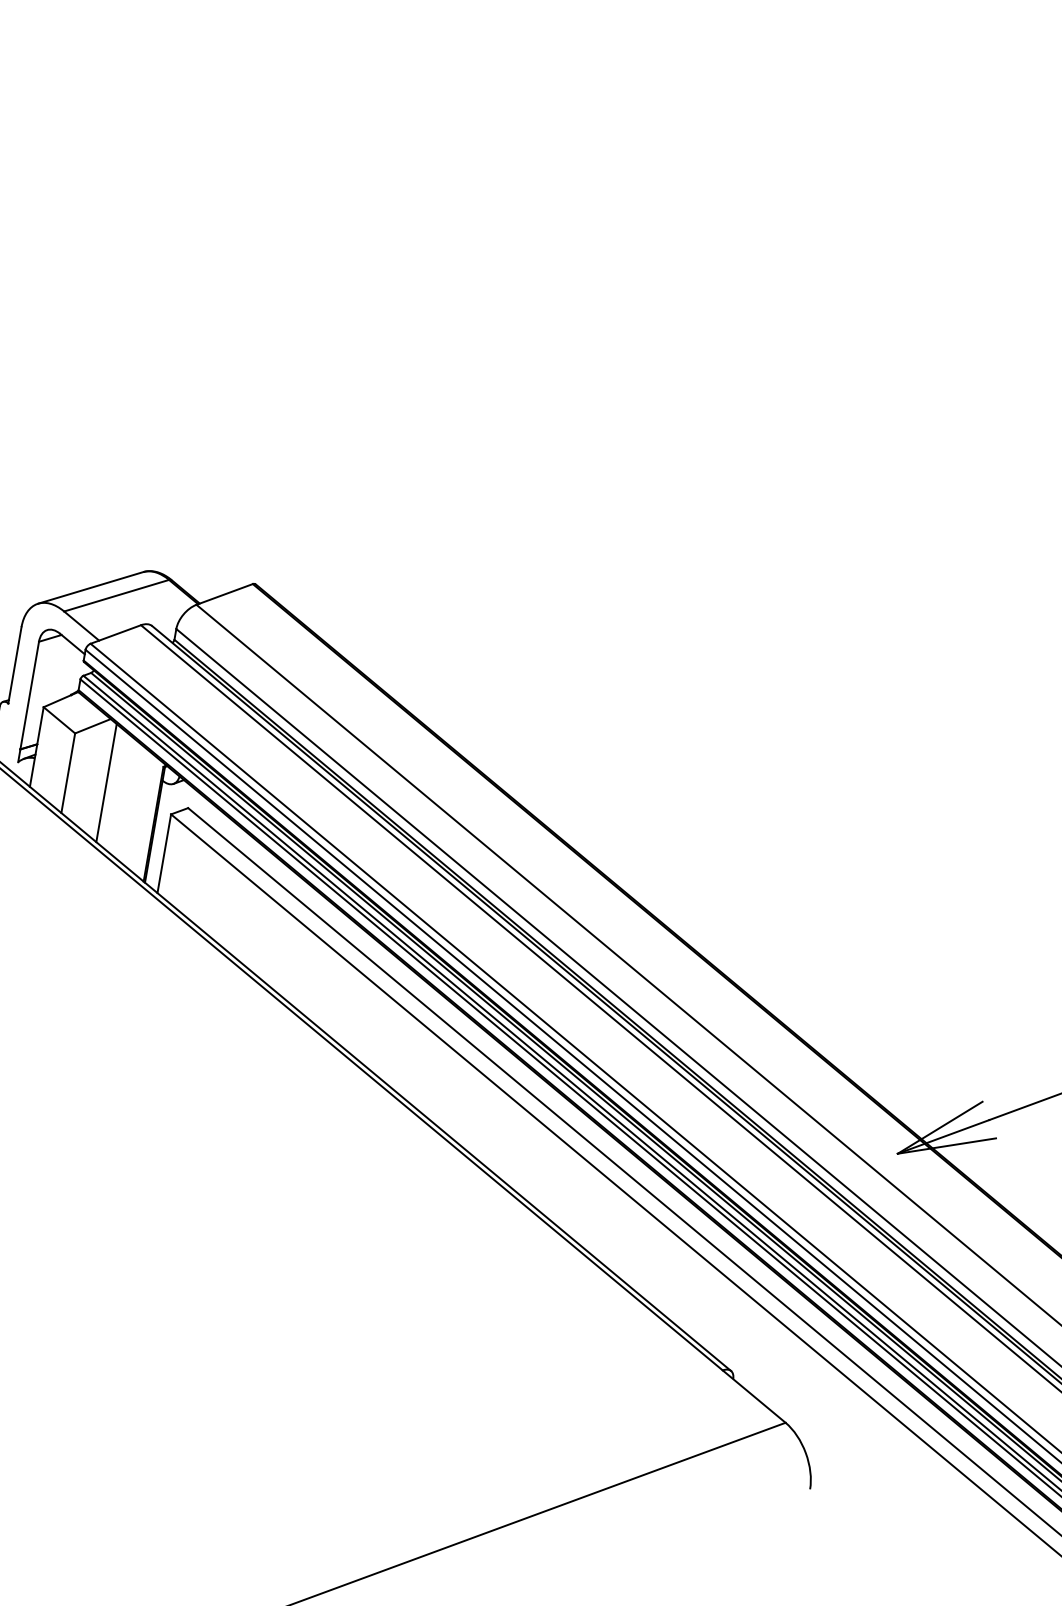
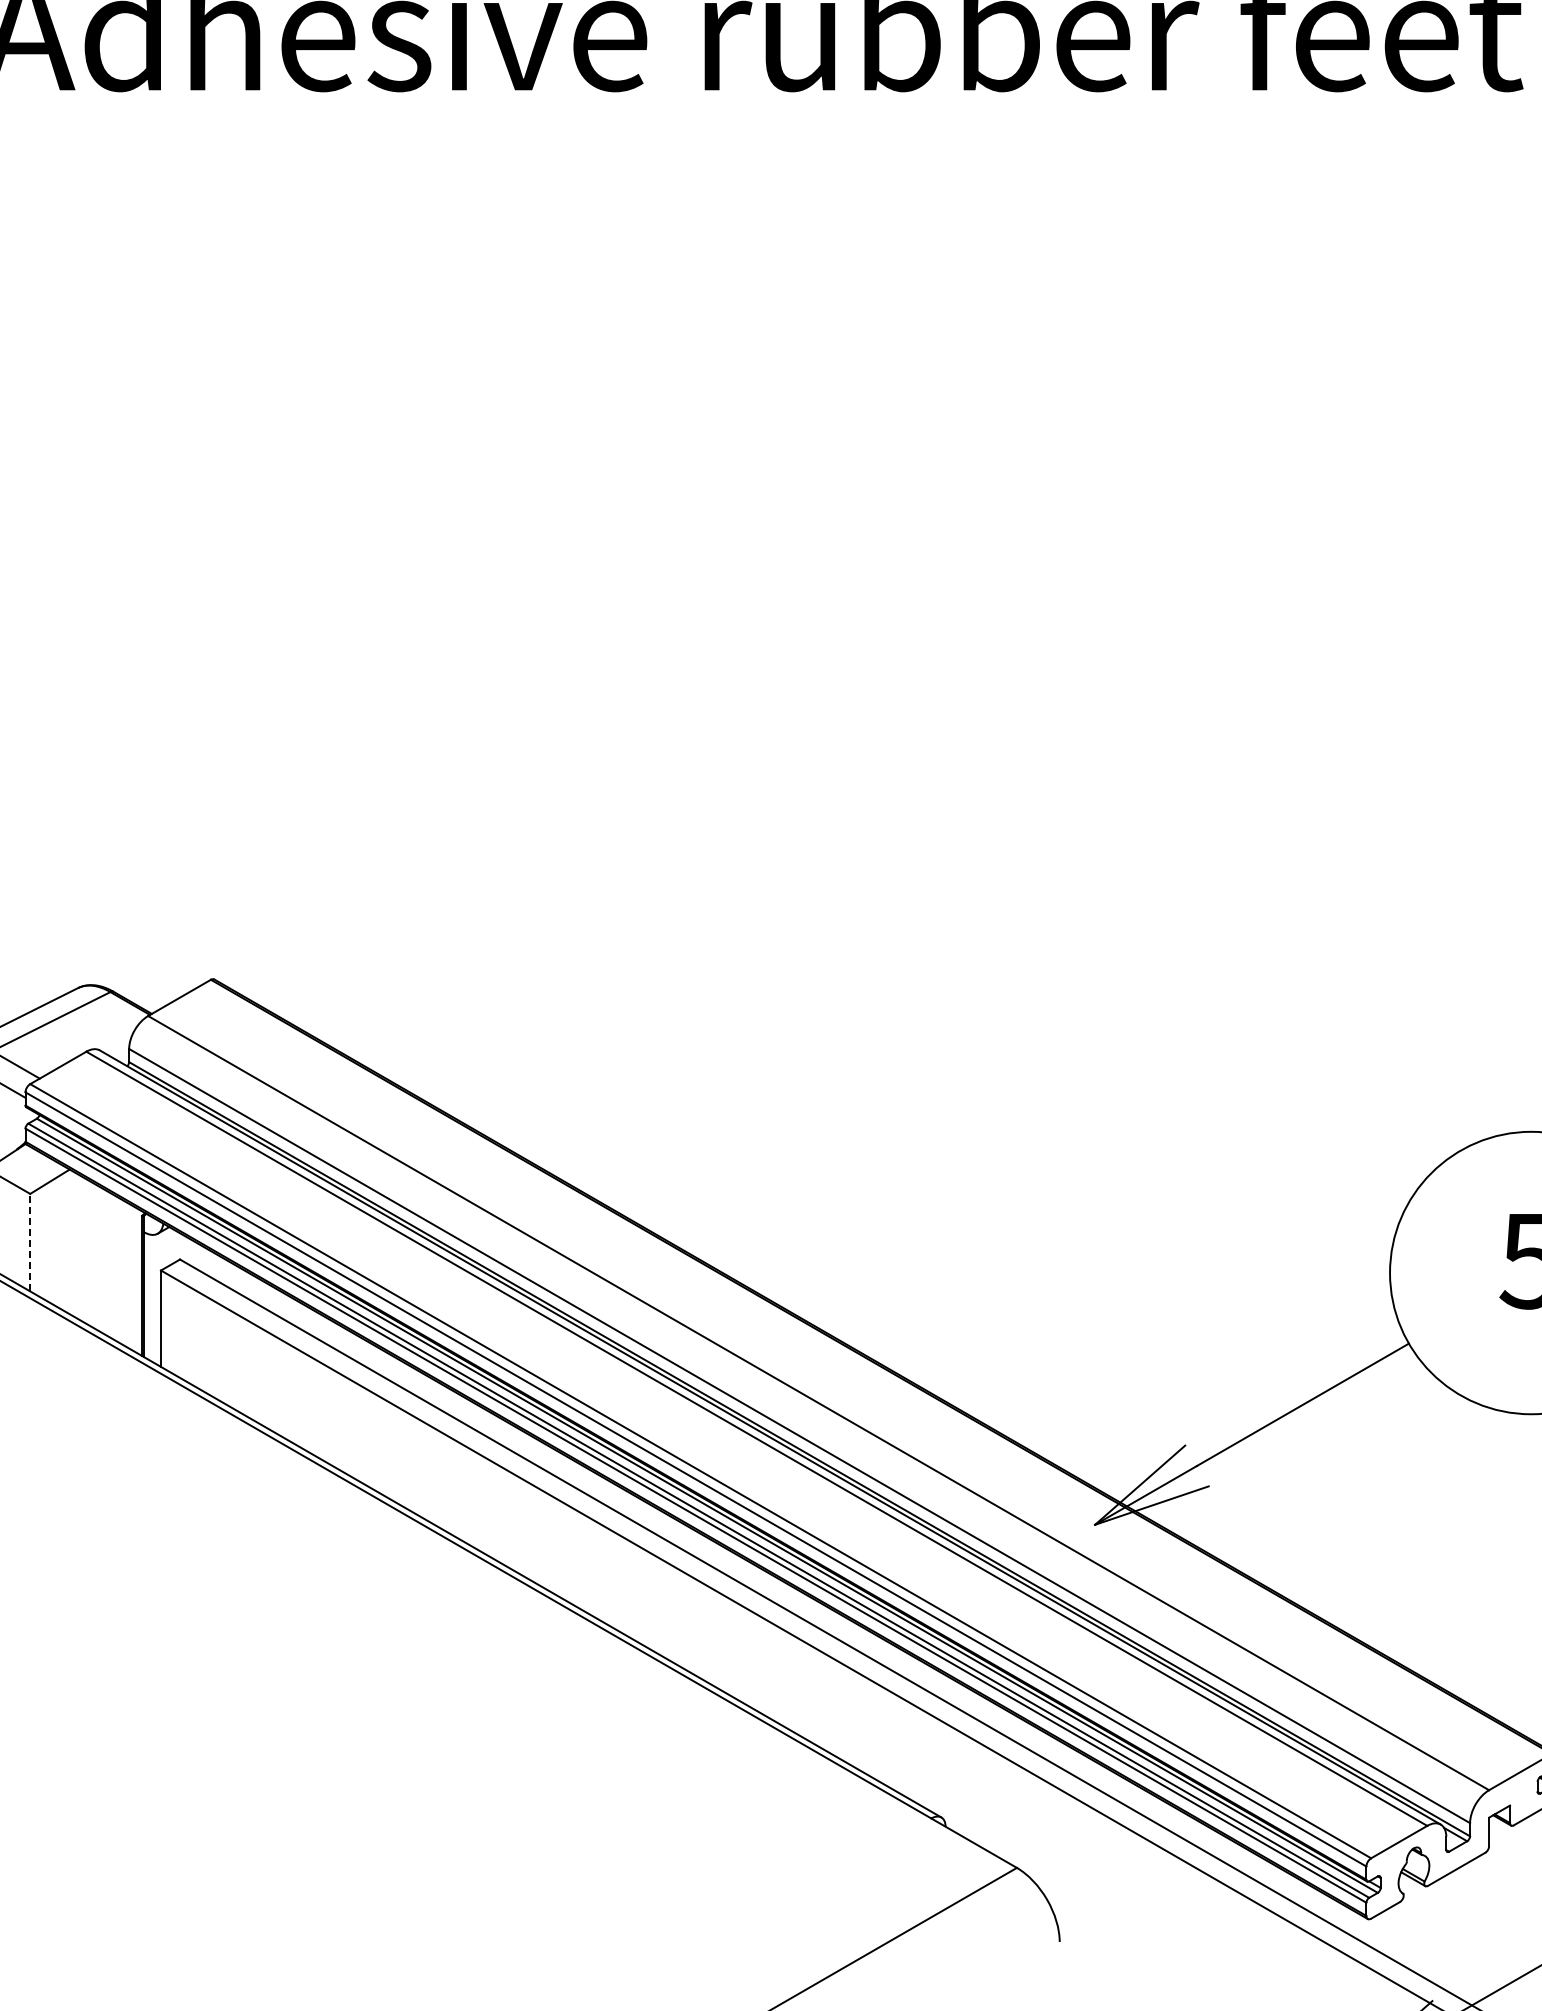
line: (68, 773) -> (30, 1242), solid -> dashed
line: (106, 783) -> (77, 1246), removed

